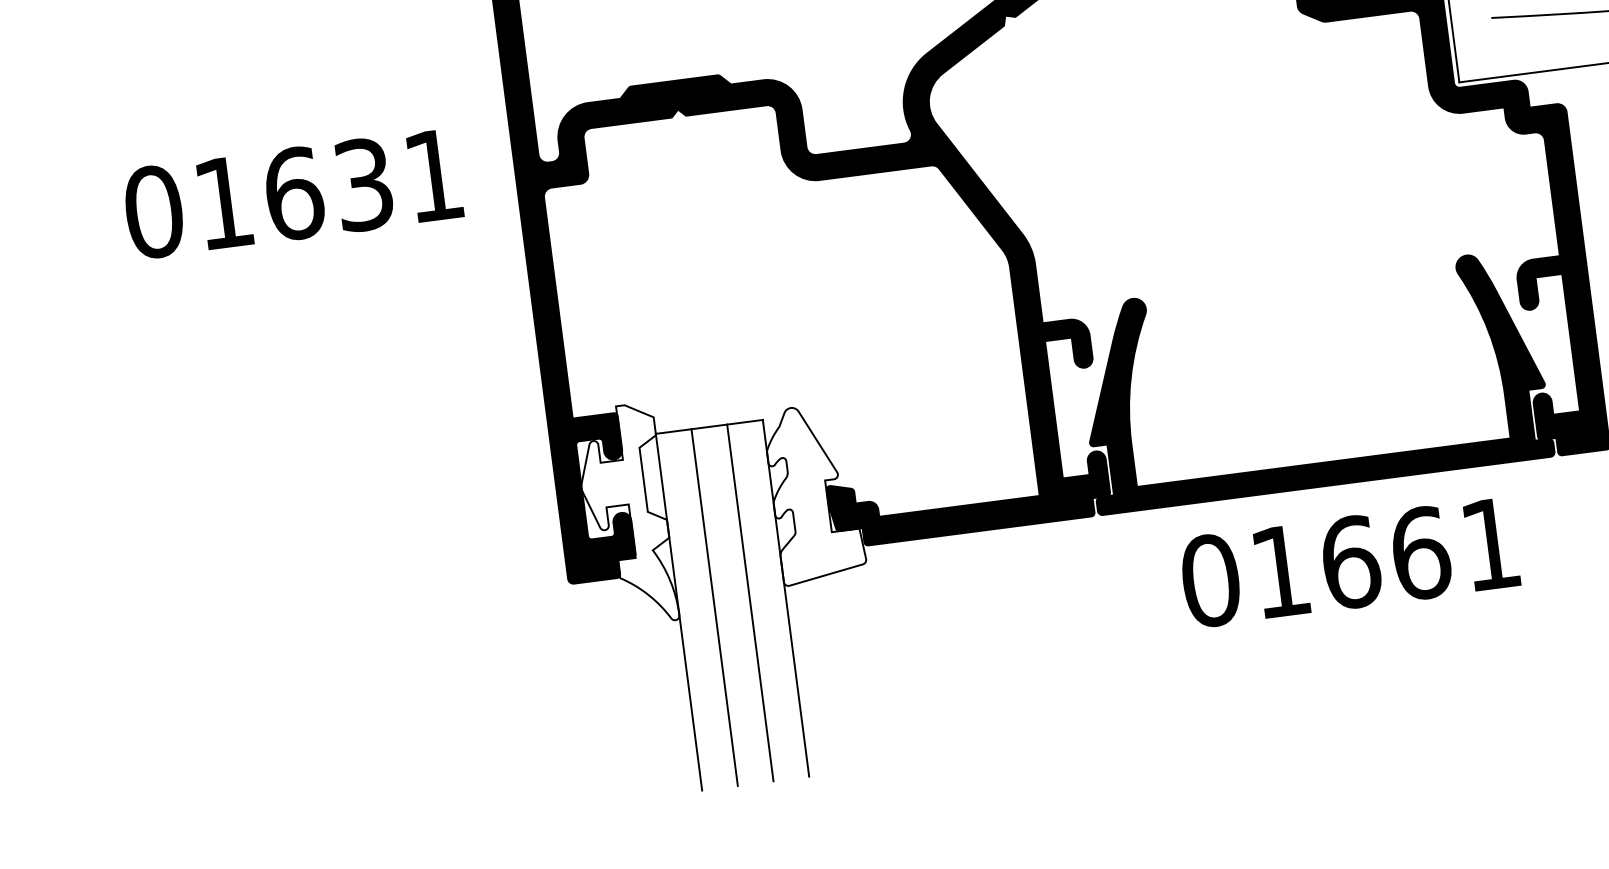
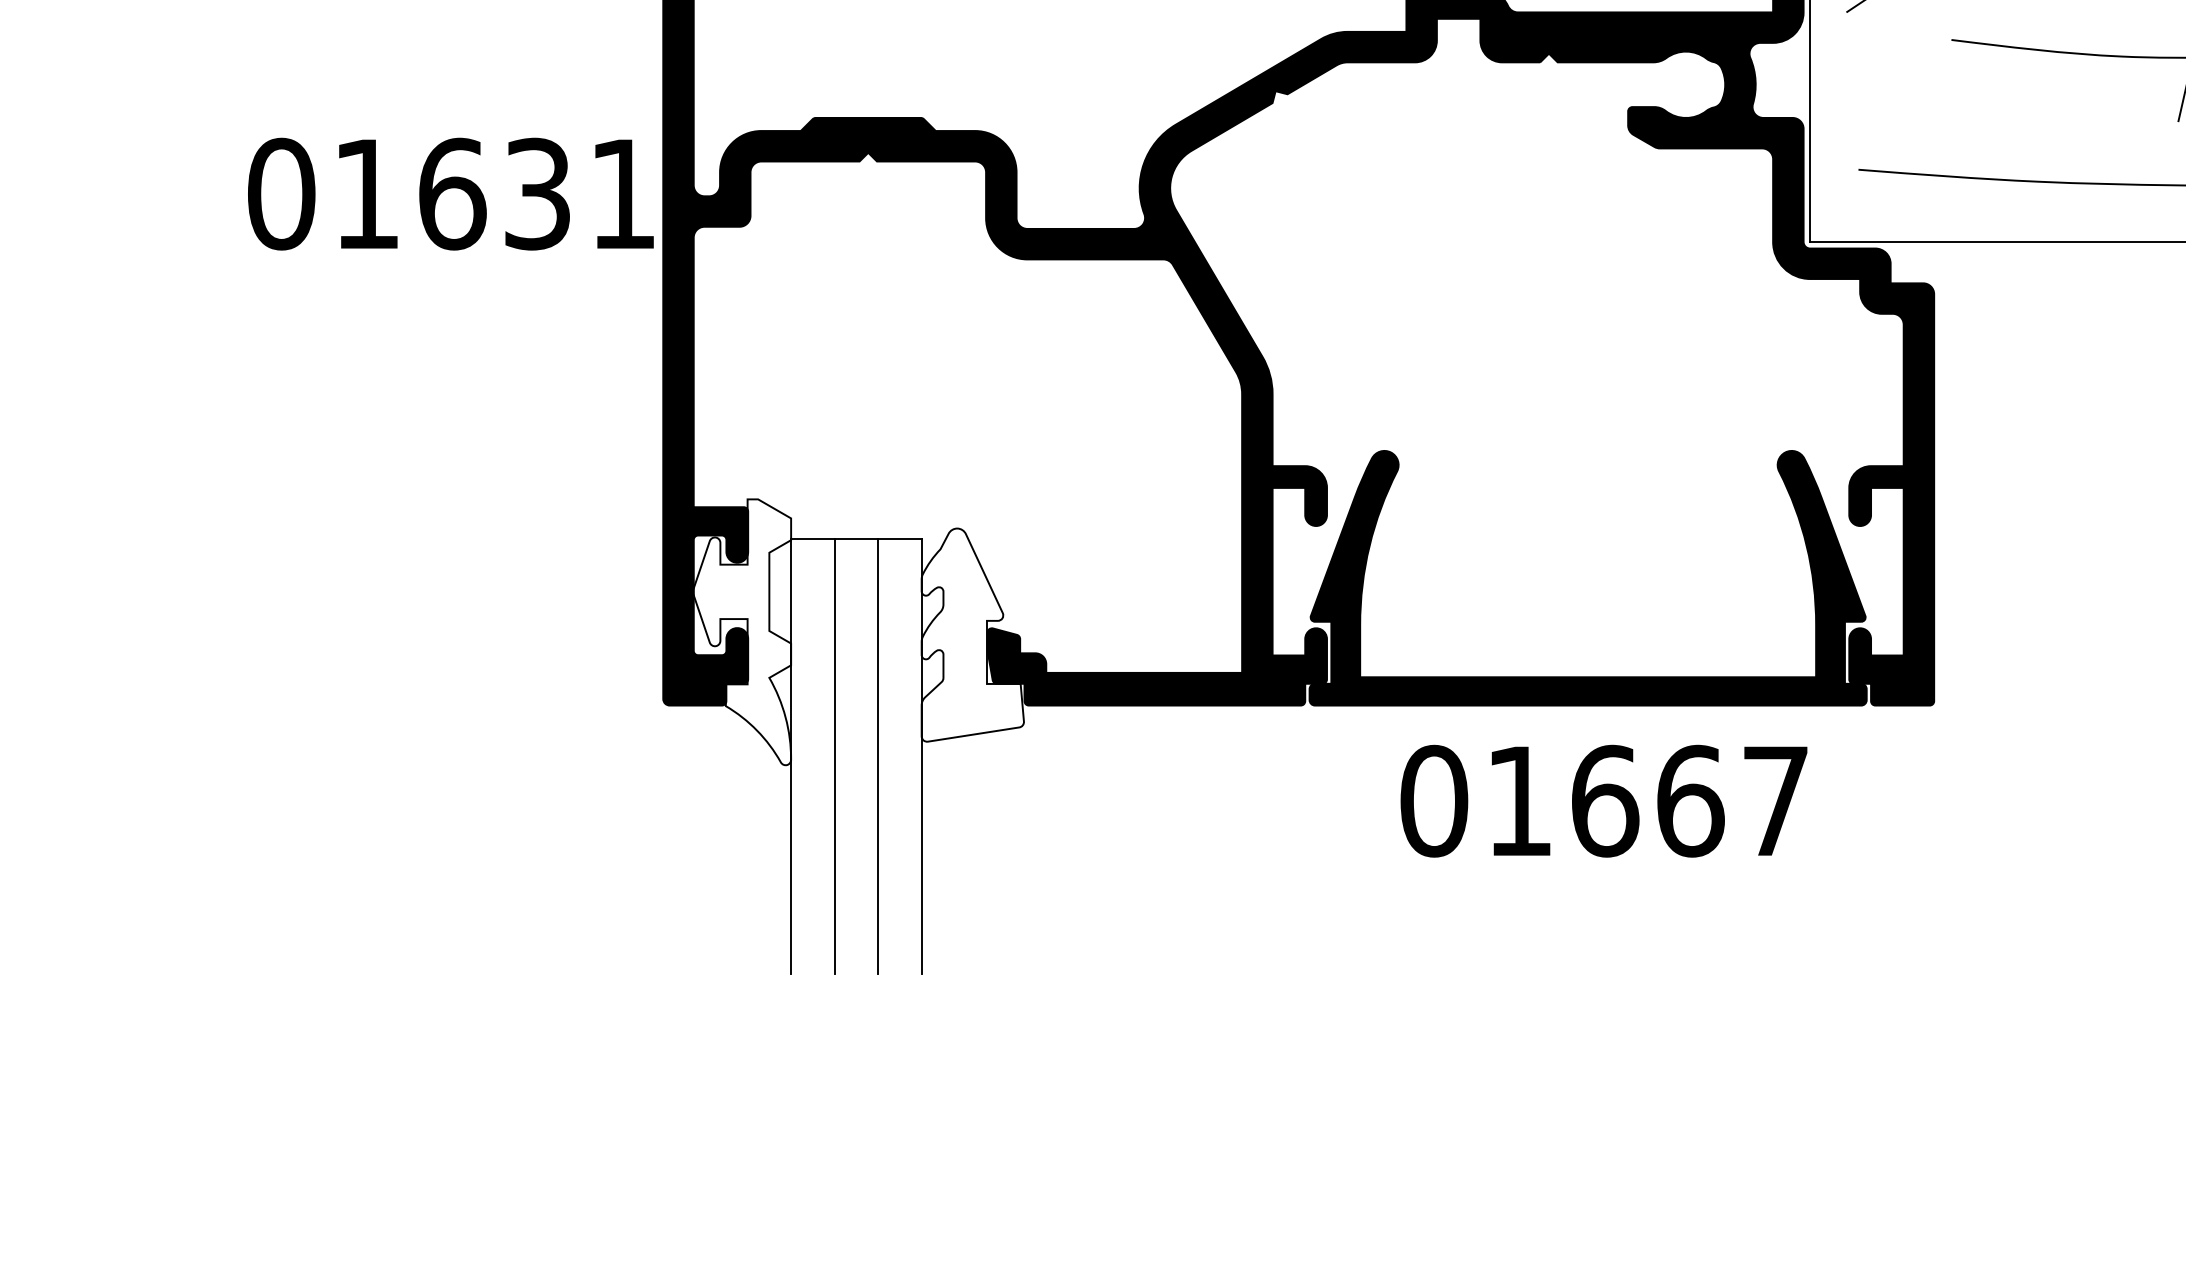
text: (292, 193) -> (450, 193), moved
text: (1490, 543) -> (1775, 800), 01661 -> 01667

